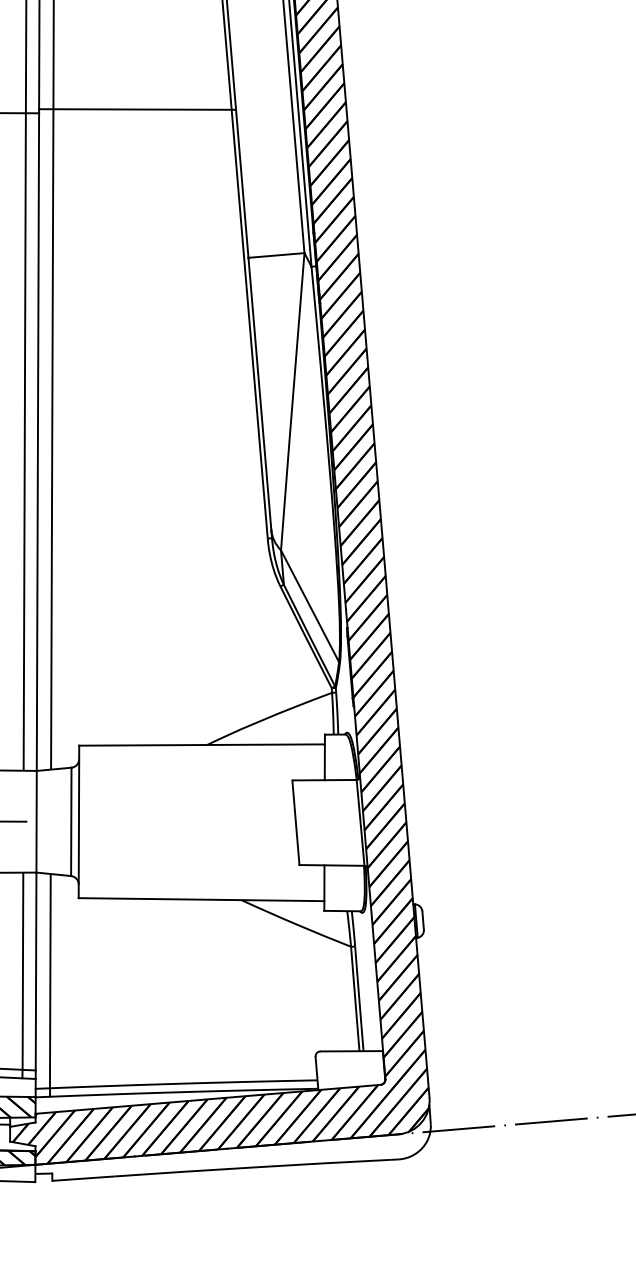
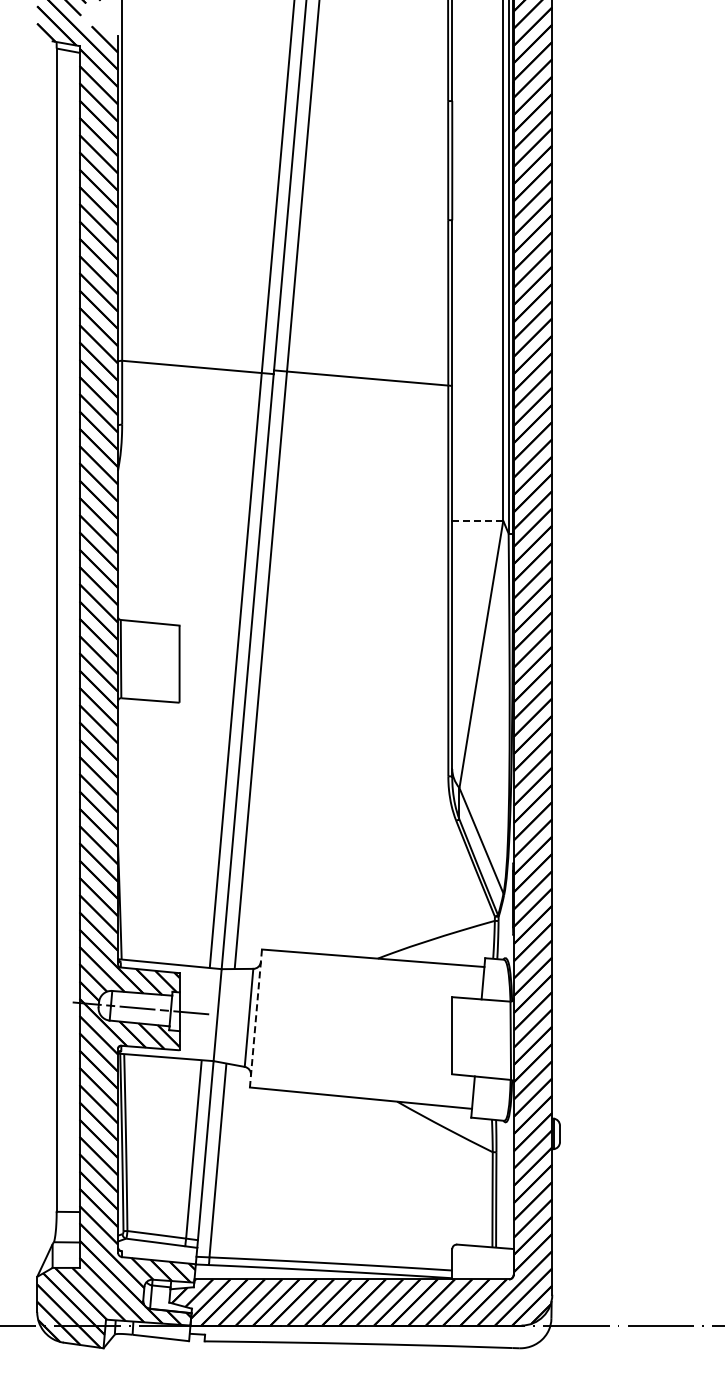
line: (276, 255) -> (477, 520), solid -> dashed
line: (78, 821) -> (255, 1018), solid -> dashed

